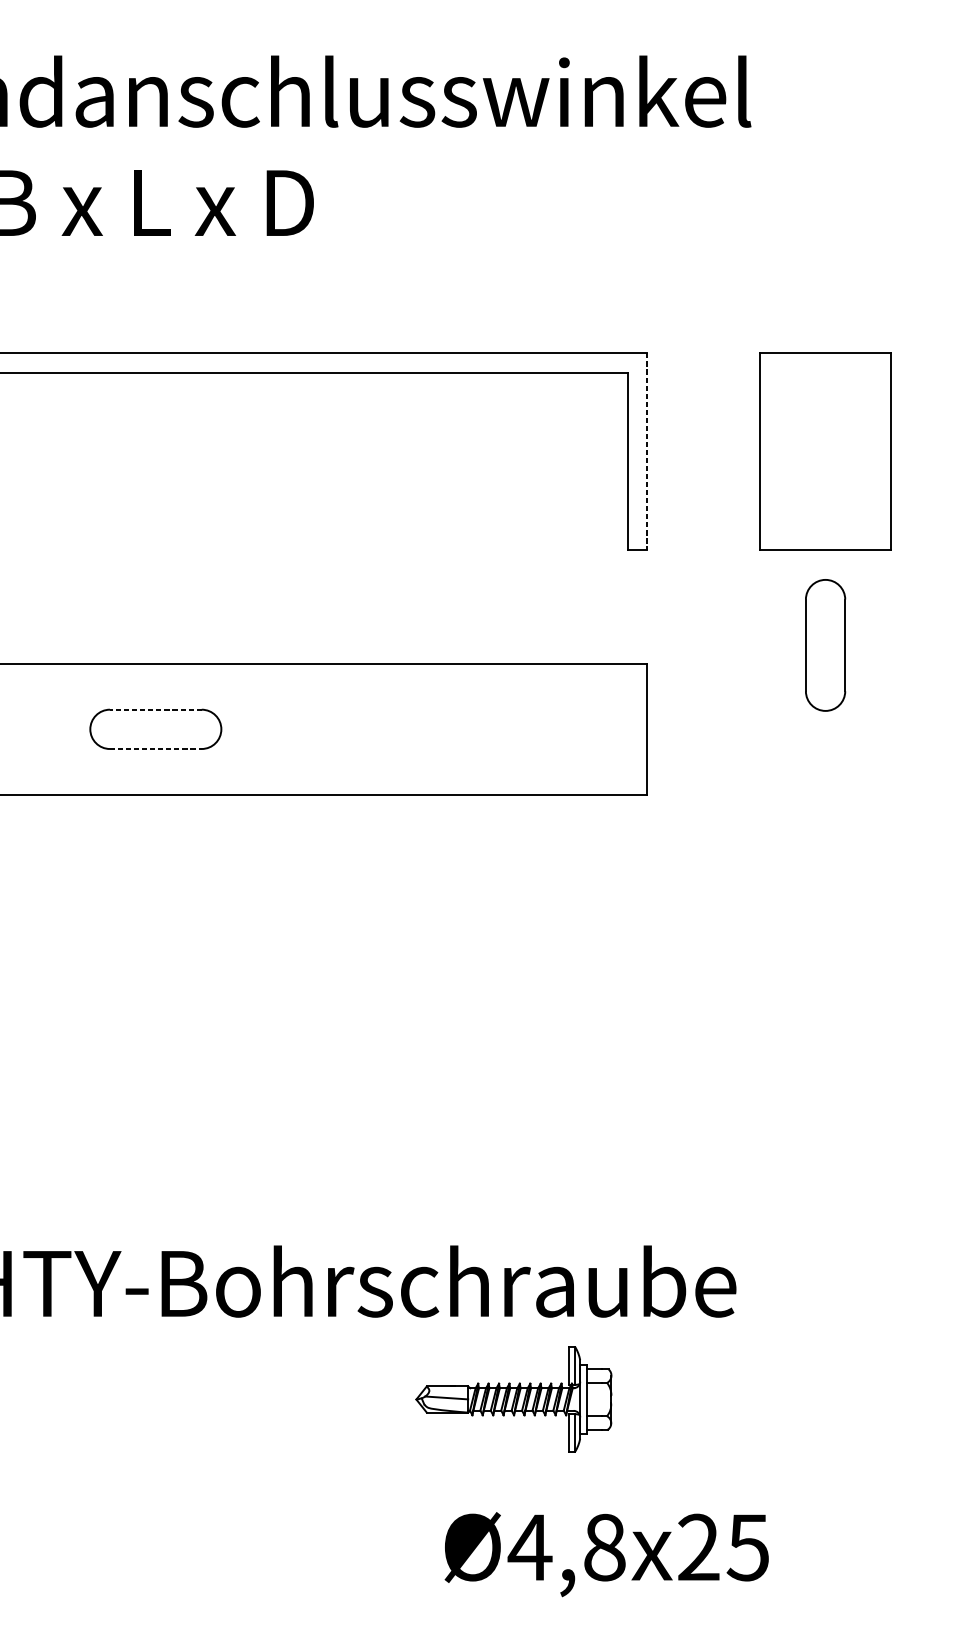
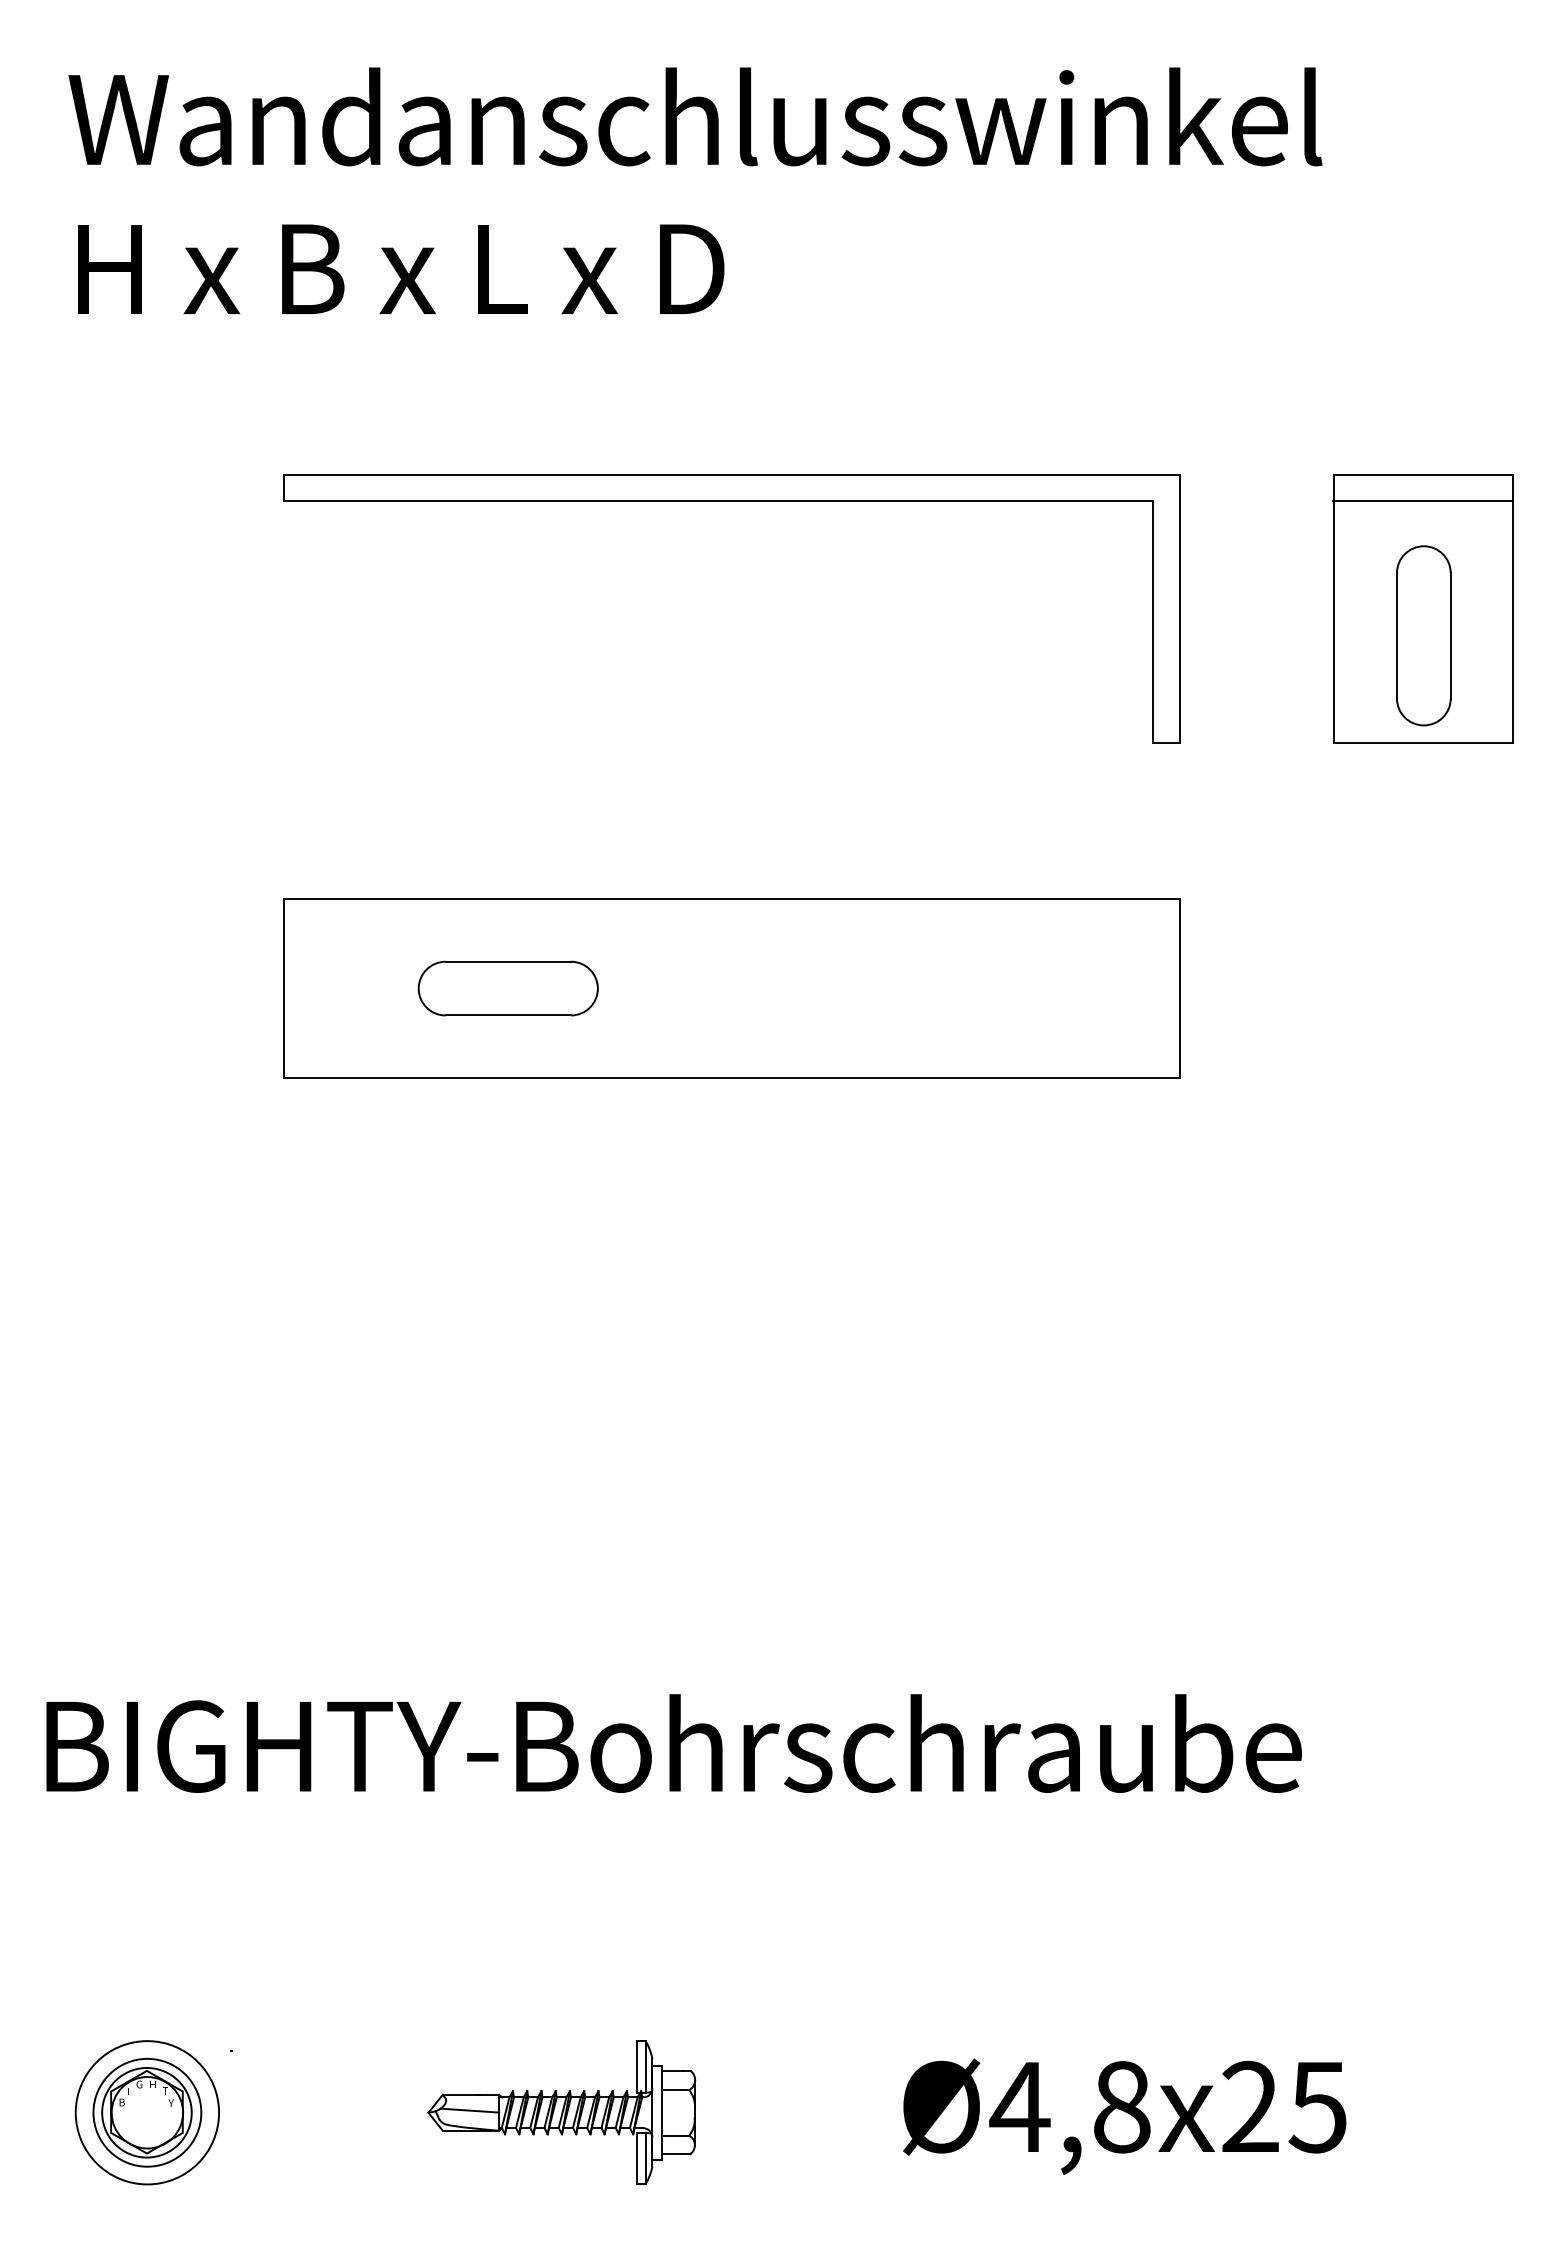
line: (825, 373) -> (1423, 501), added
line: (647, 452) -> (1180, 609), dashed -> solid
part: (825, 645) -> (1423, 635), moved
line: (155, 709) -> (508, 961), dashed -> solid
line: (155, 749) -> (508, 1015), dashed -> solid
part: (513, 1399) -> (561, 2112), moved

